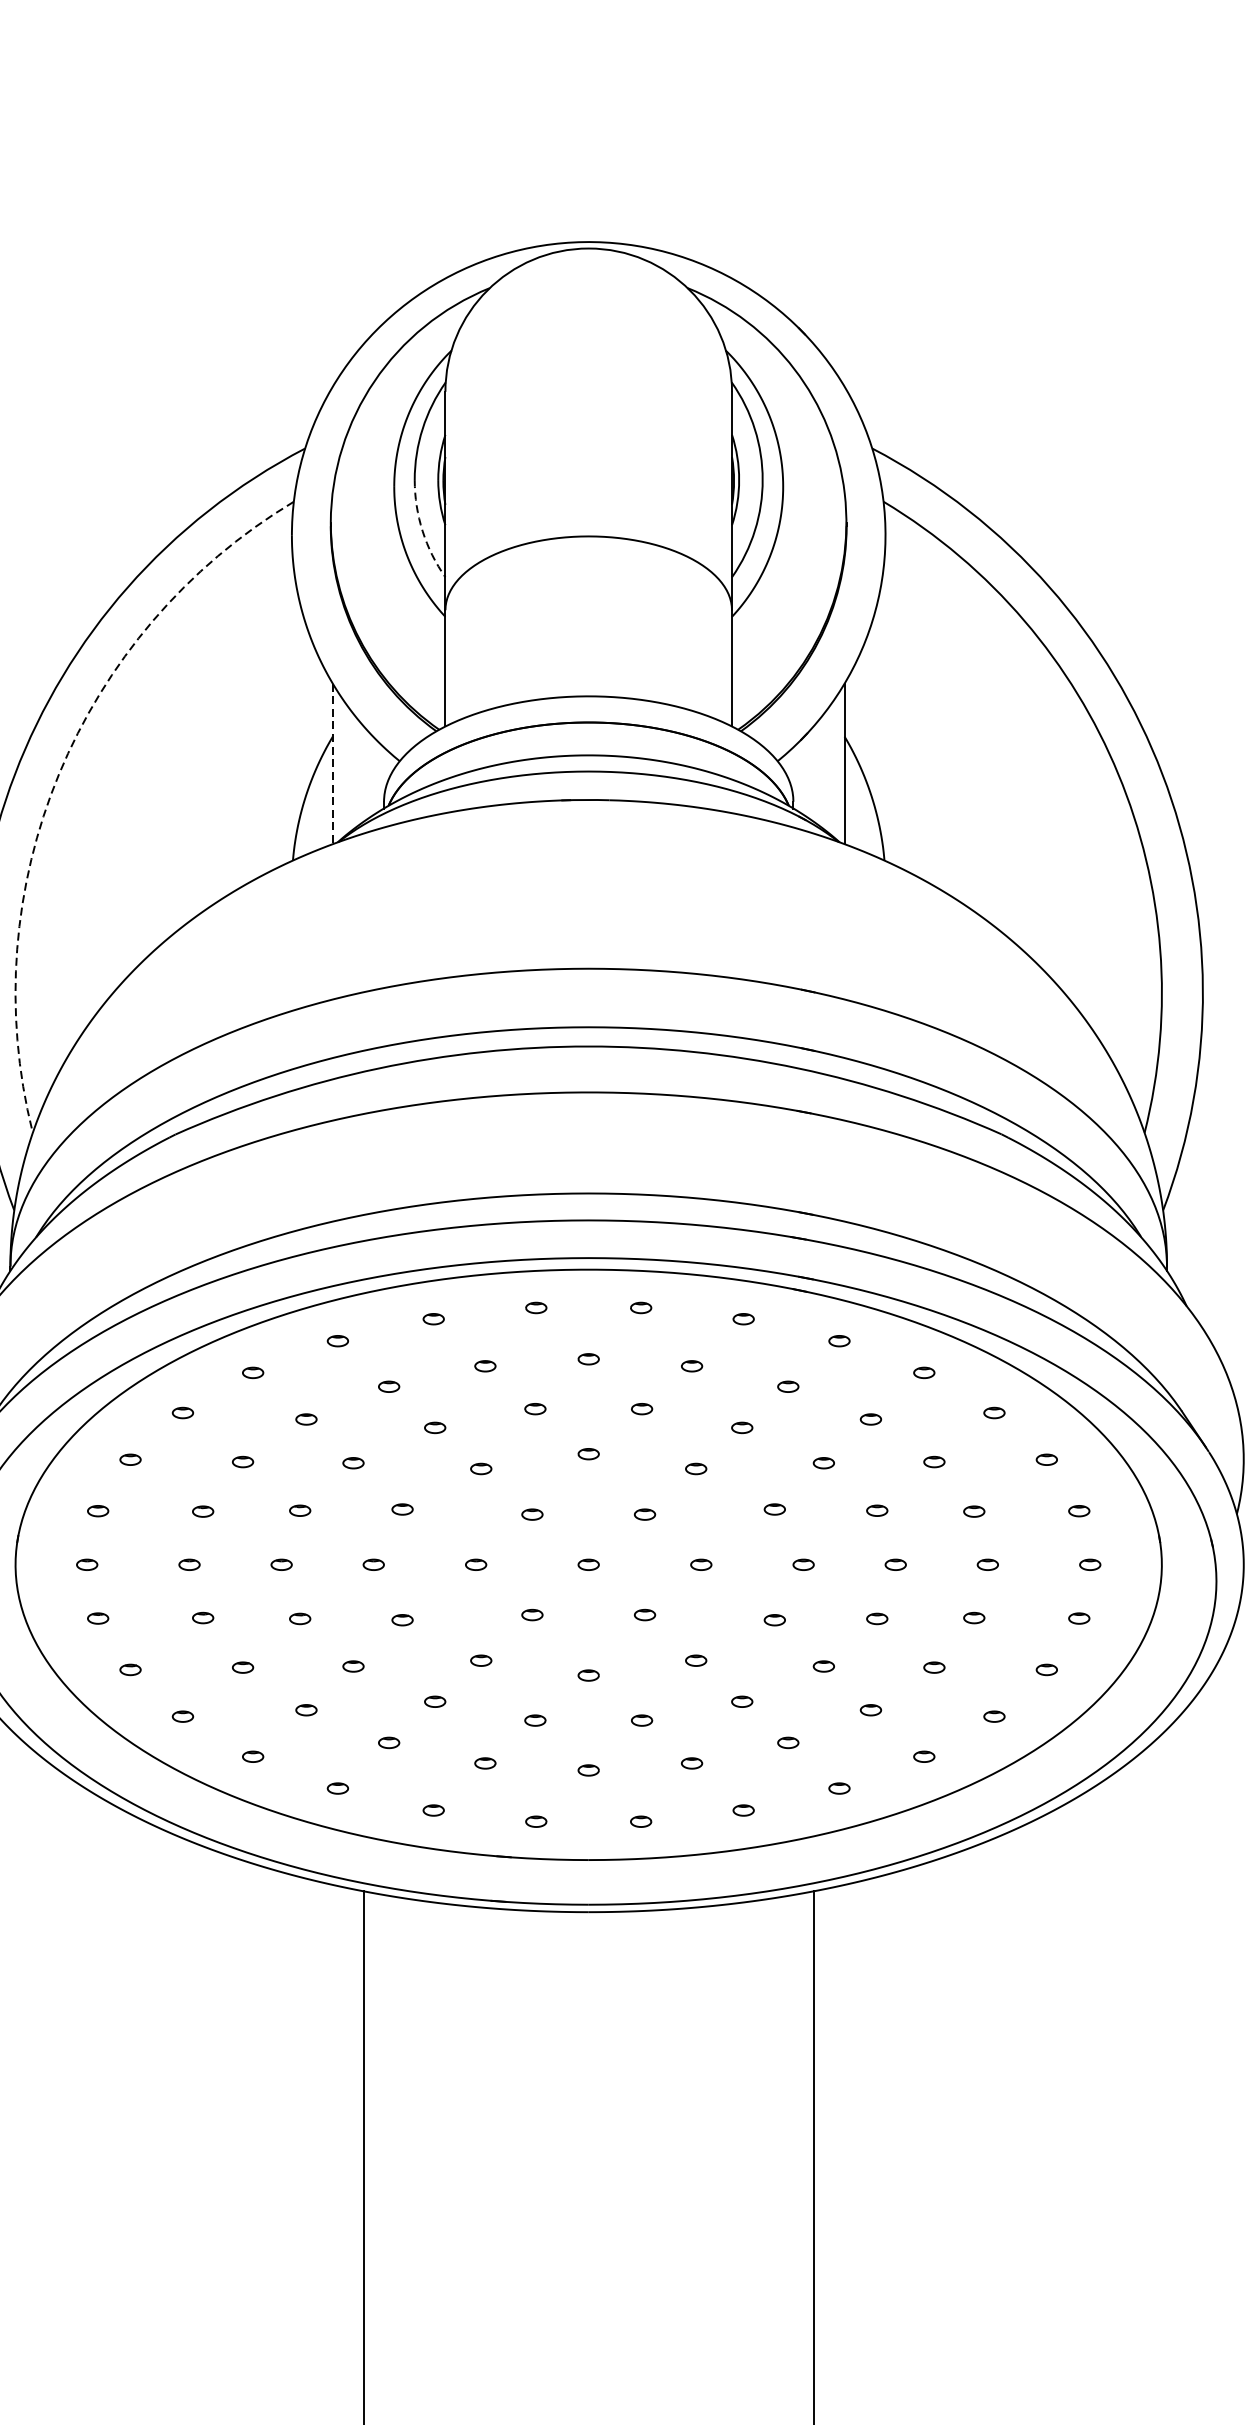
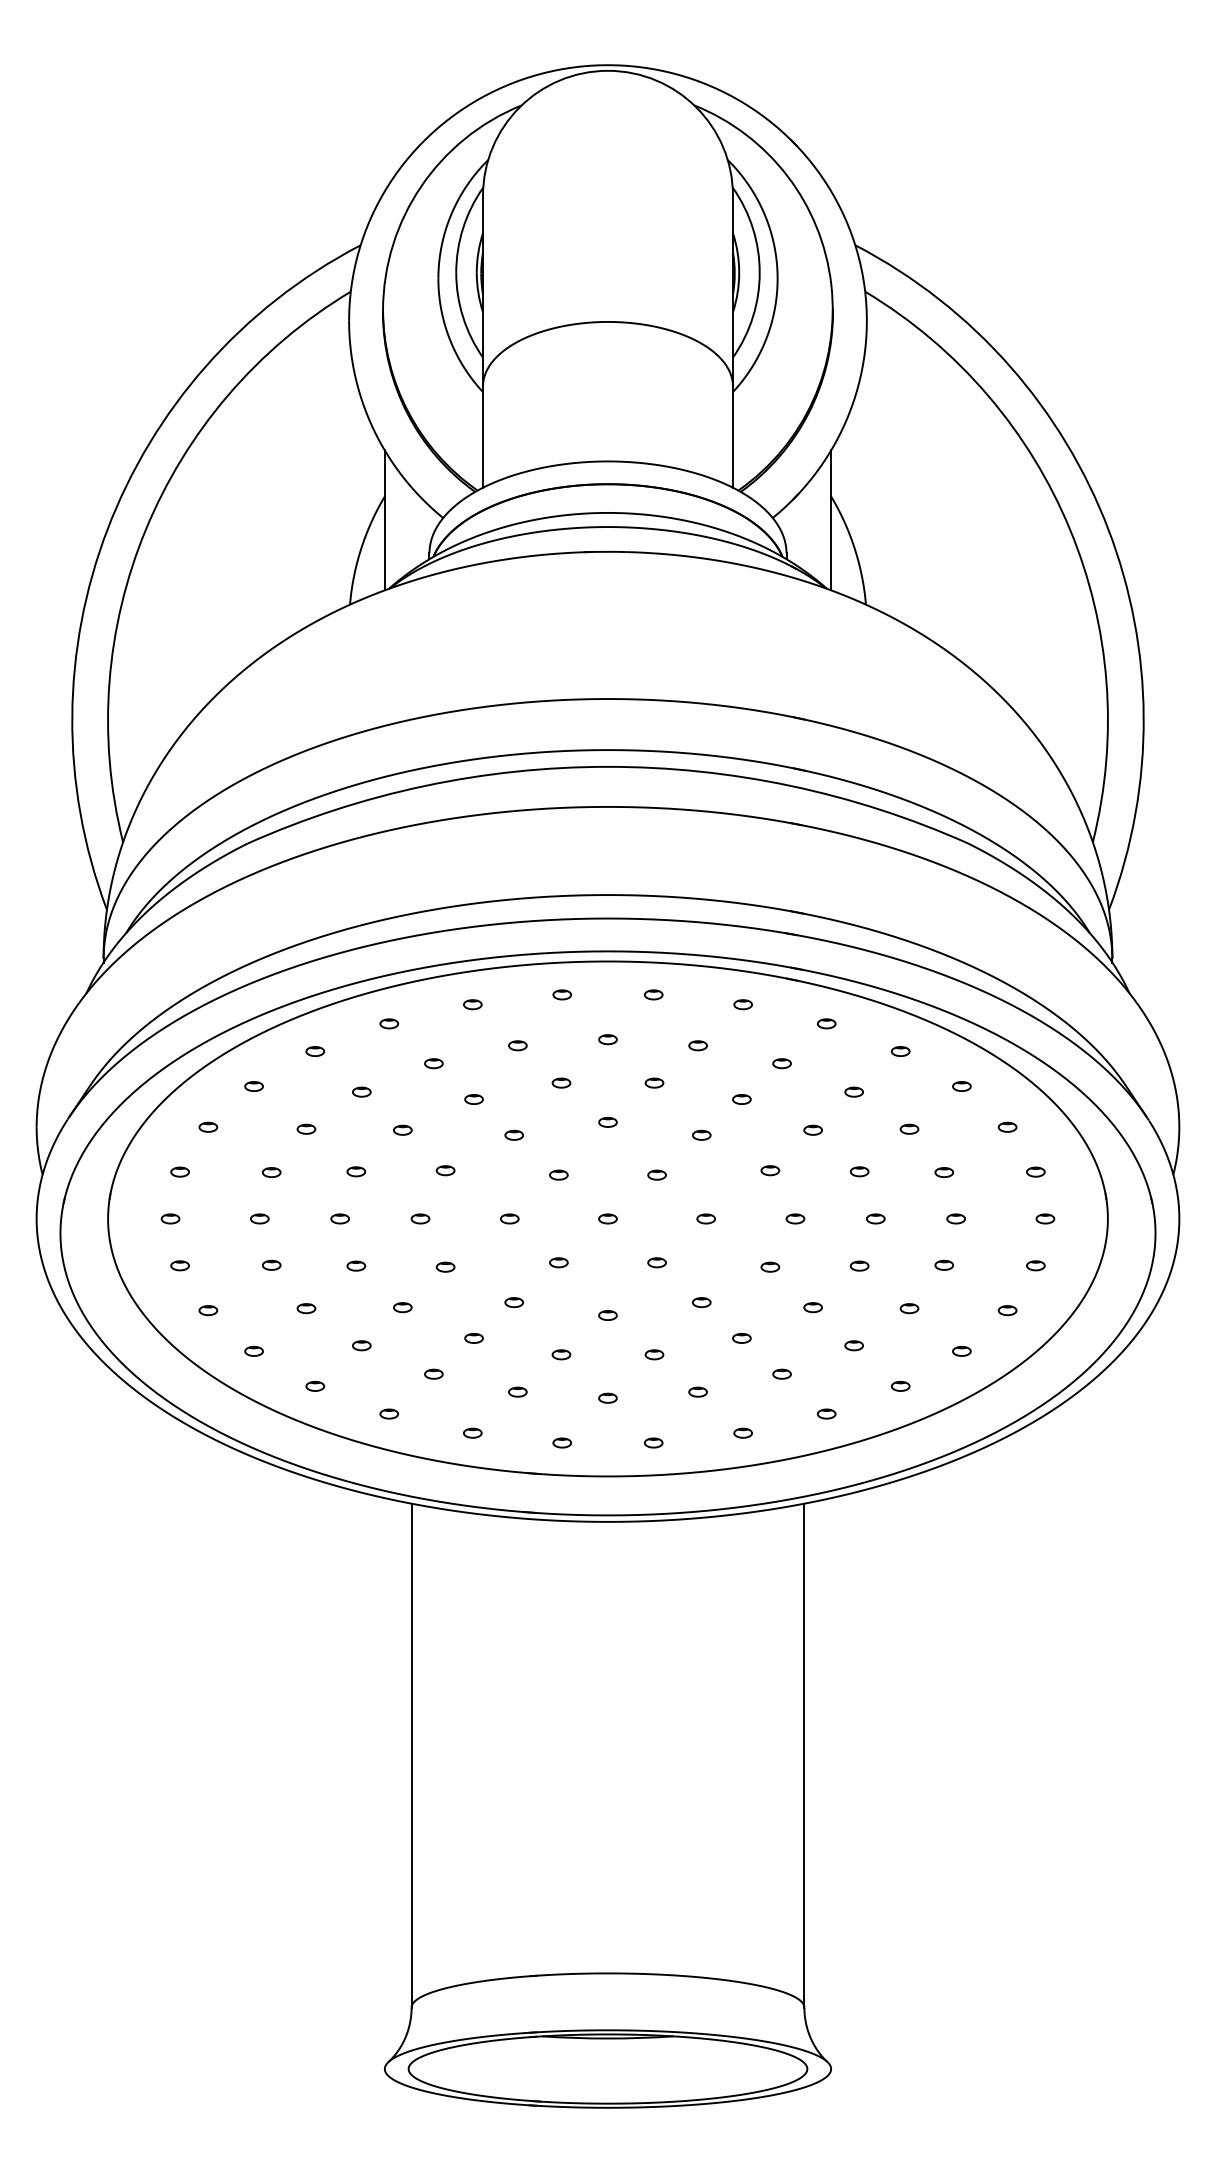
arc: (423, 531) -> (463, 317), dashed -> solid
line: (332, 764) -> (384, 520), dashed -> solid
arc: (59, 774) -> (146, 529), dashed -> solid

